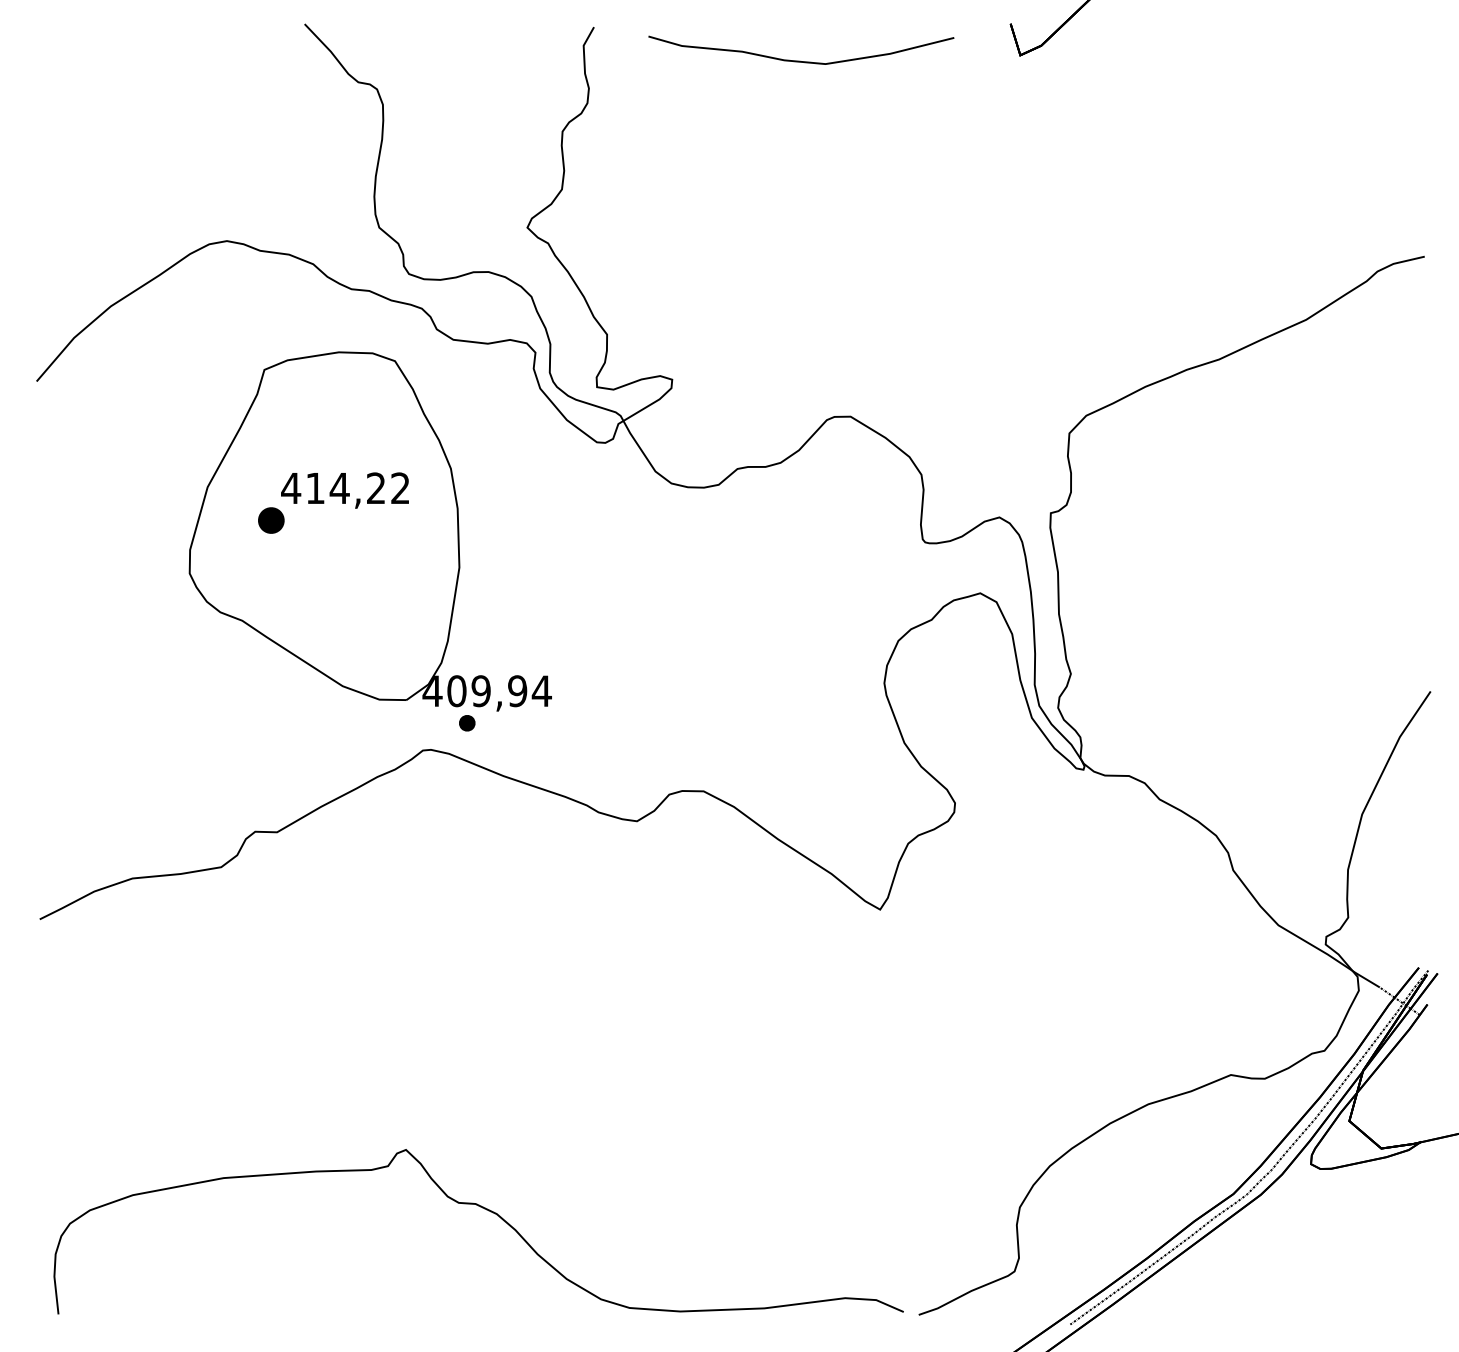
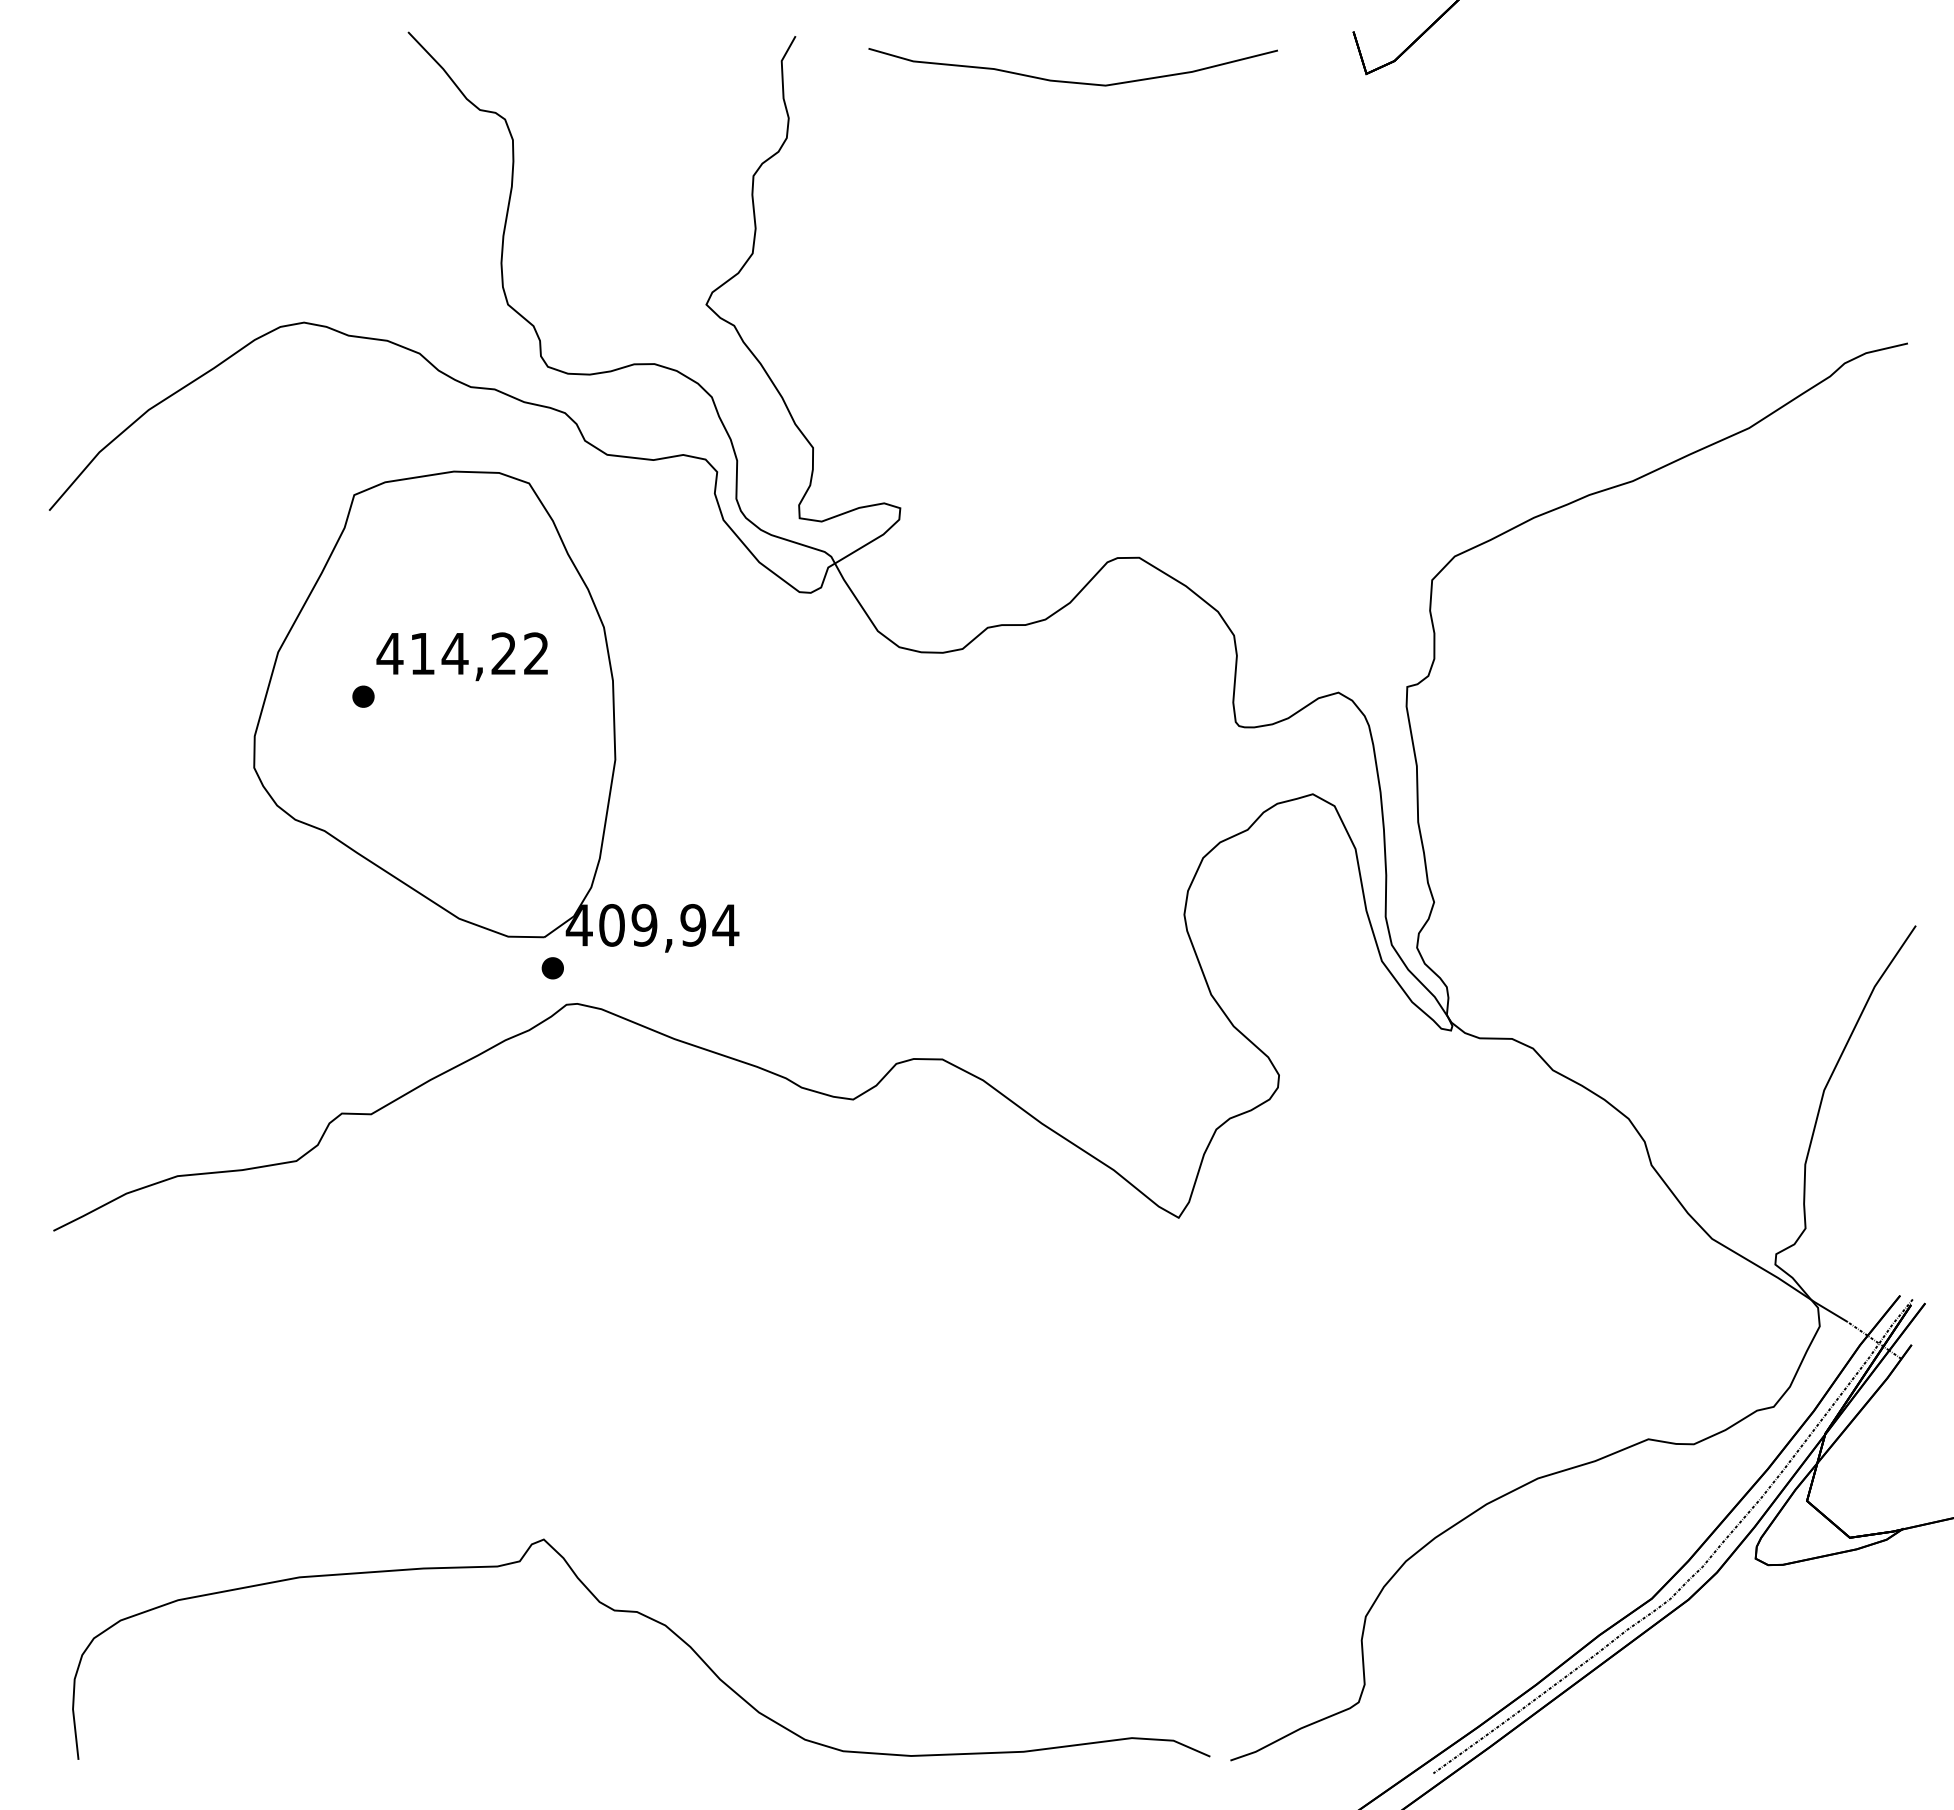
part: (271, 520) -> (363, 696), size x0.62
part: (466, 723) -> (552, 968), moved

